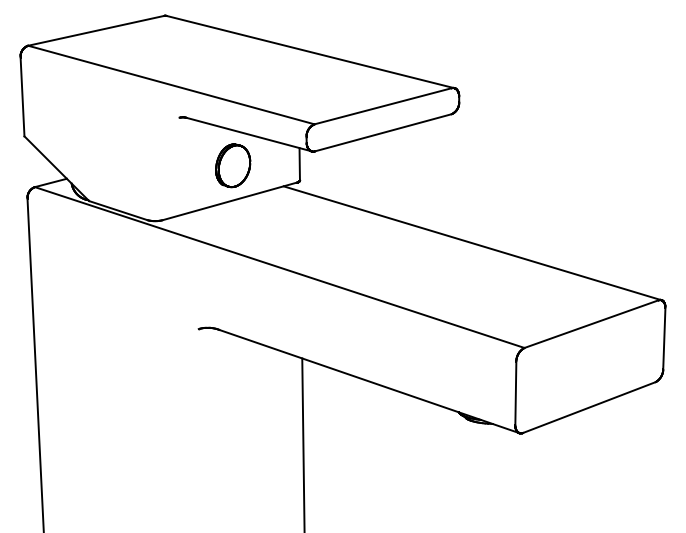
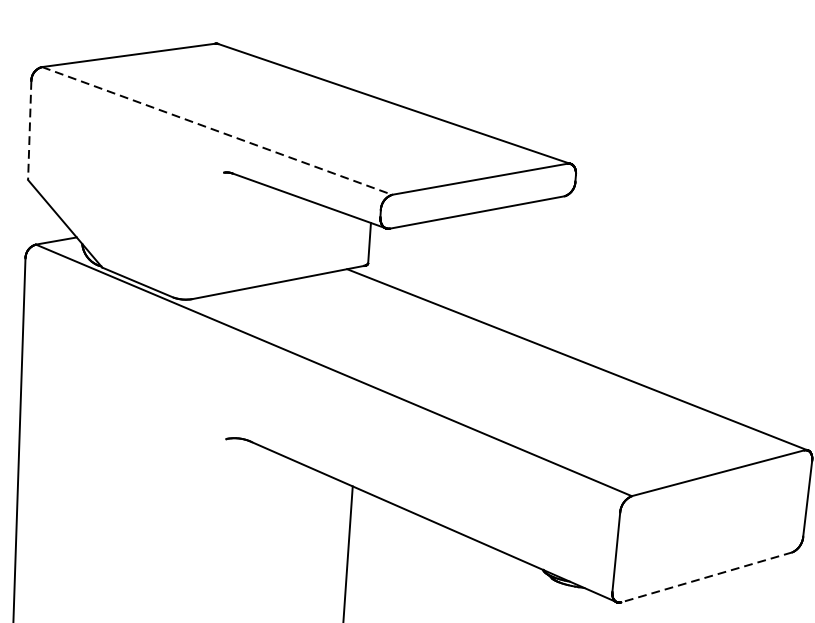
line: (171, 85) -> (217, 131), solid -> dashed
line: (22, 97) -> (29, 131), solid -> dashed
part: (233, 165) -> (286, 237), removed
line: (588, 407) -> (705, 577), solid -> dashed

